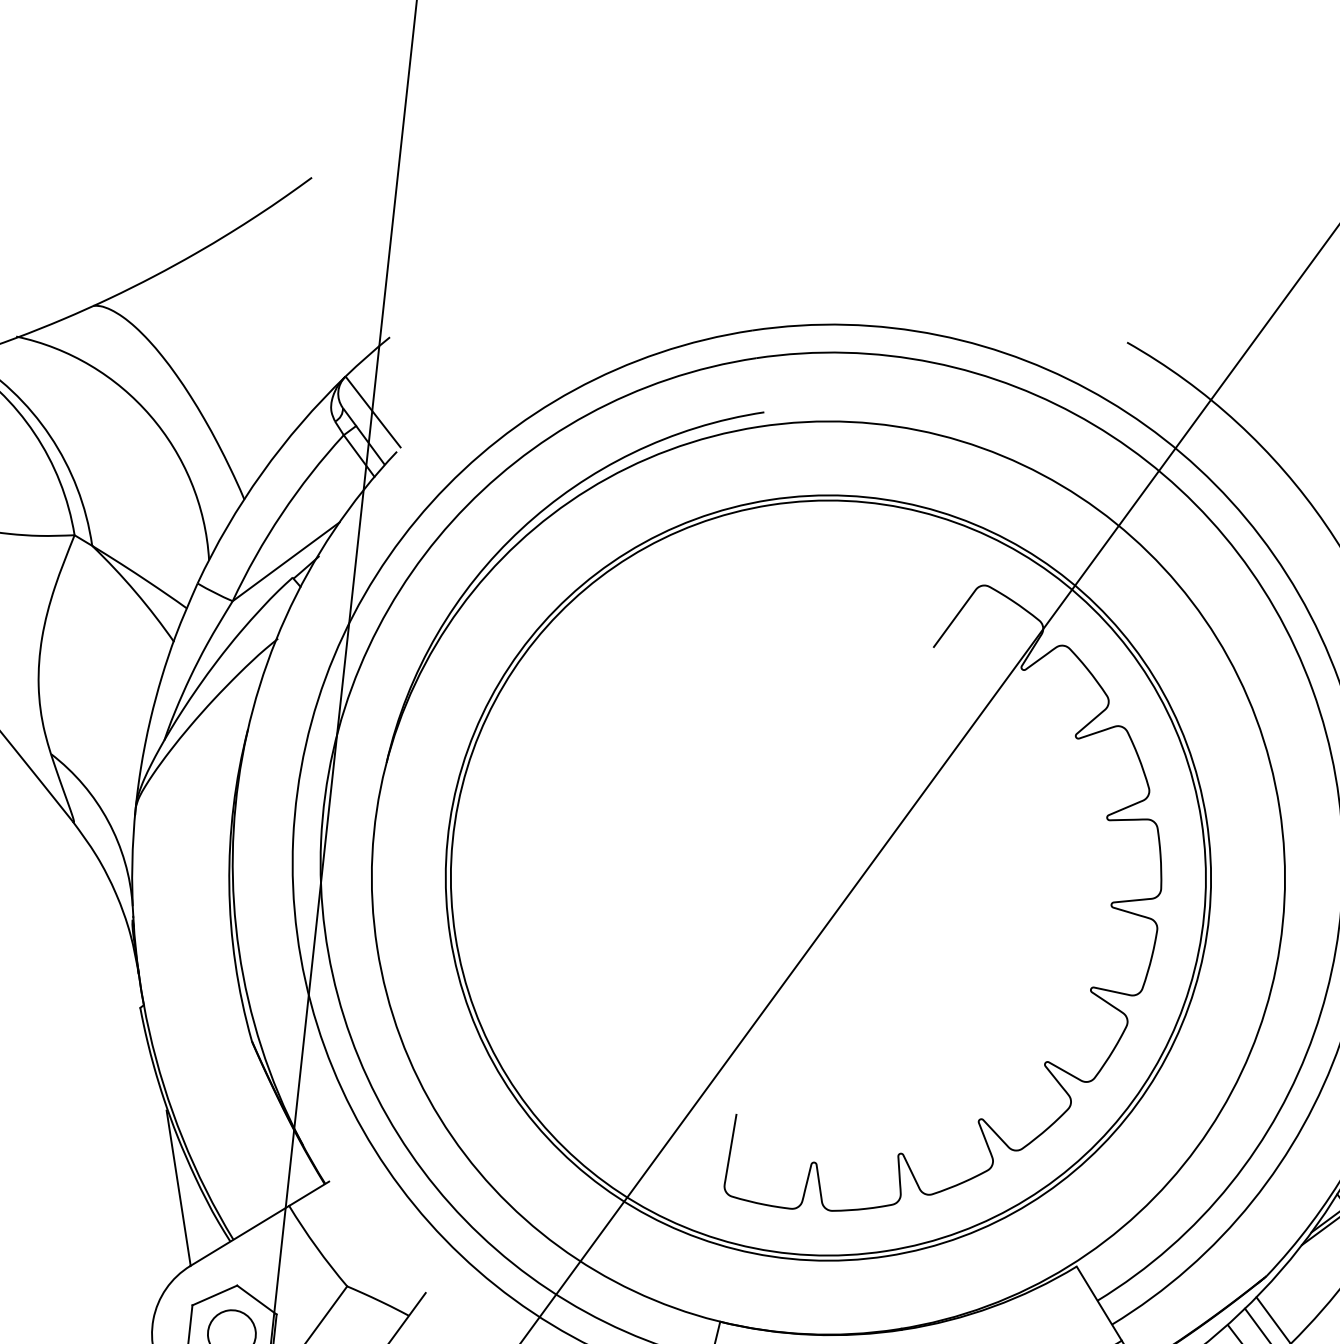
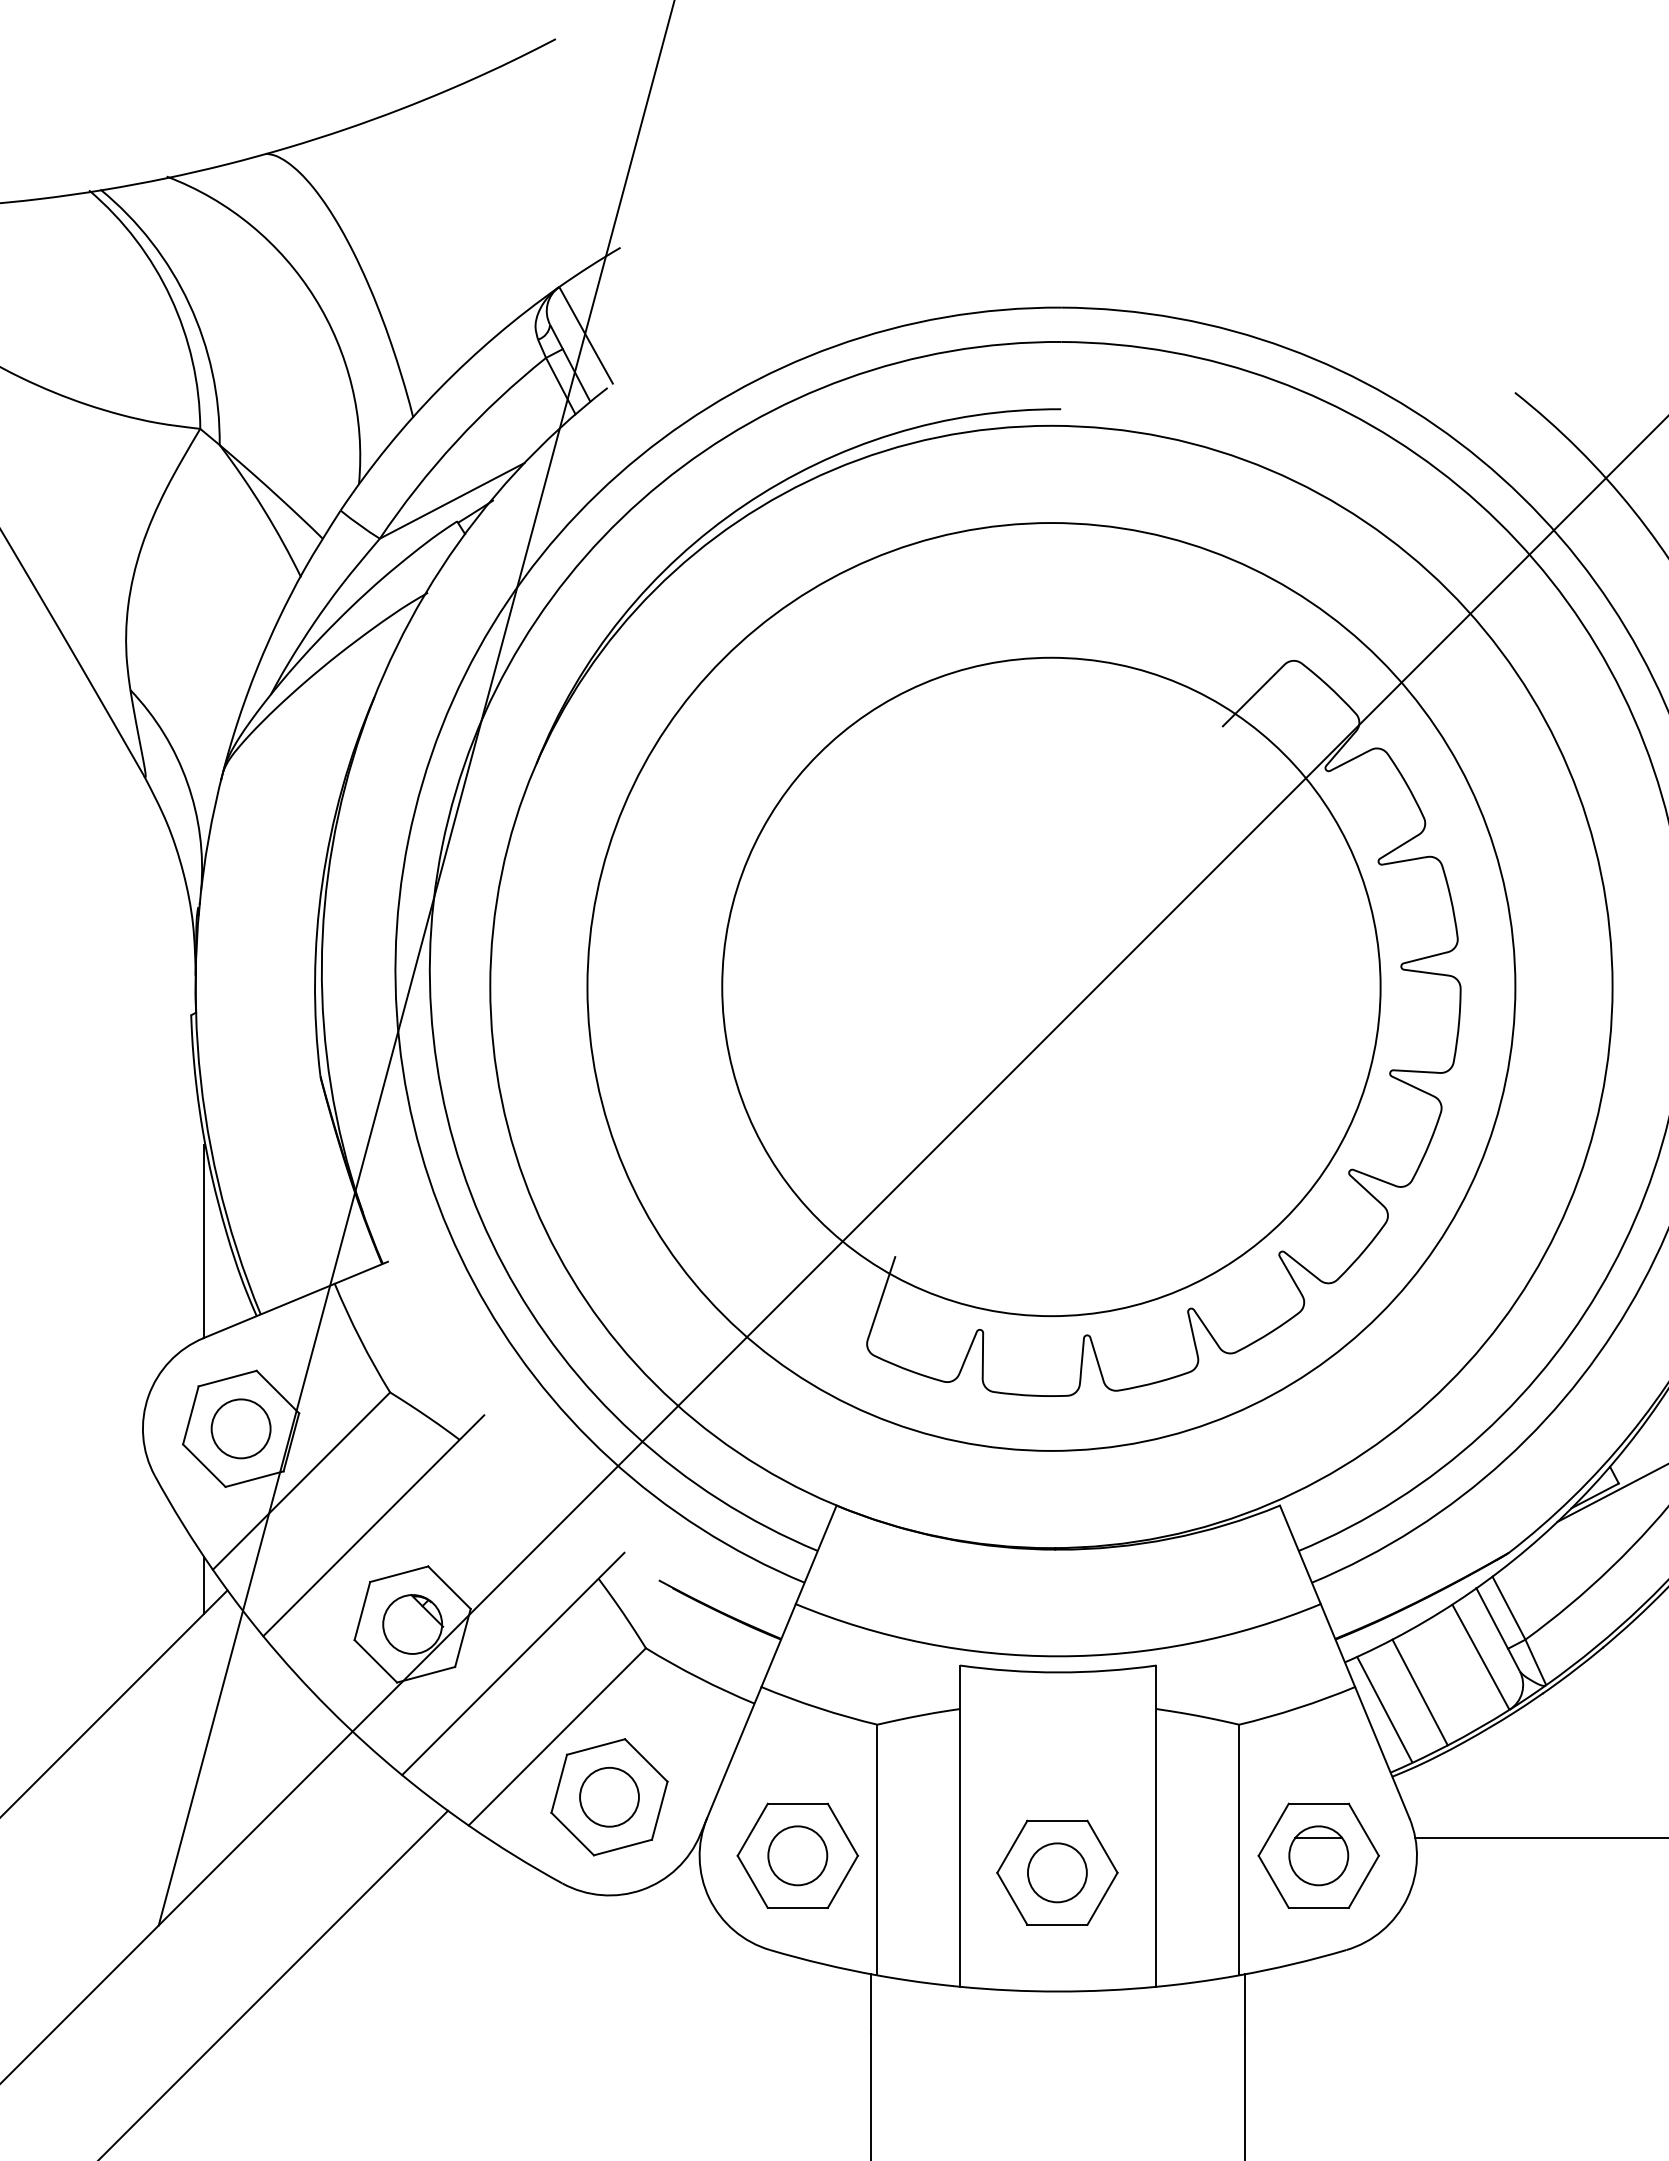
circle: (828, 877) -> (1051, 986), size x0.7

